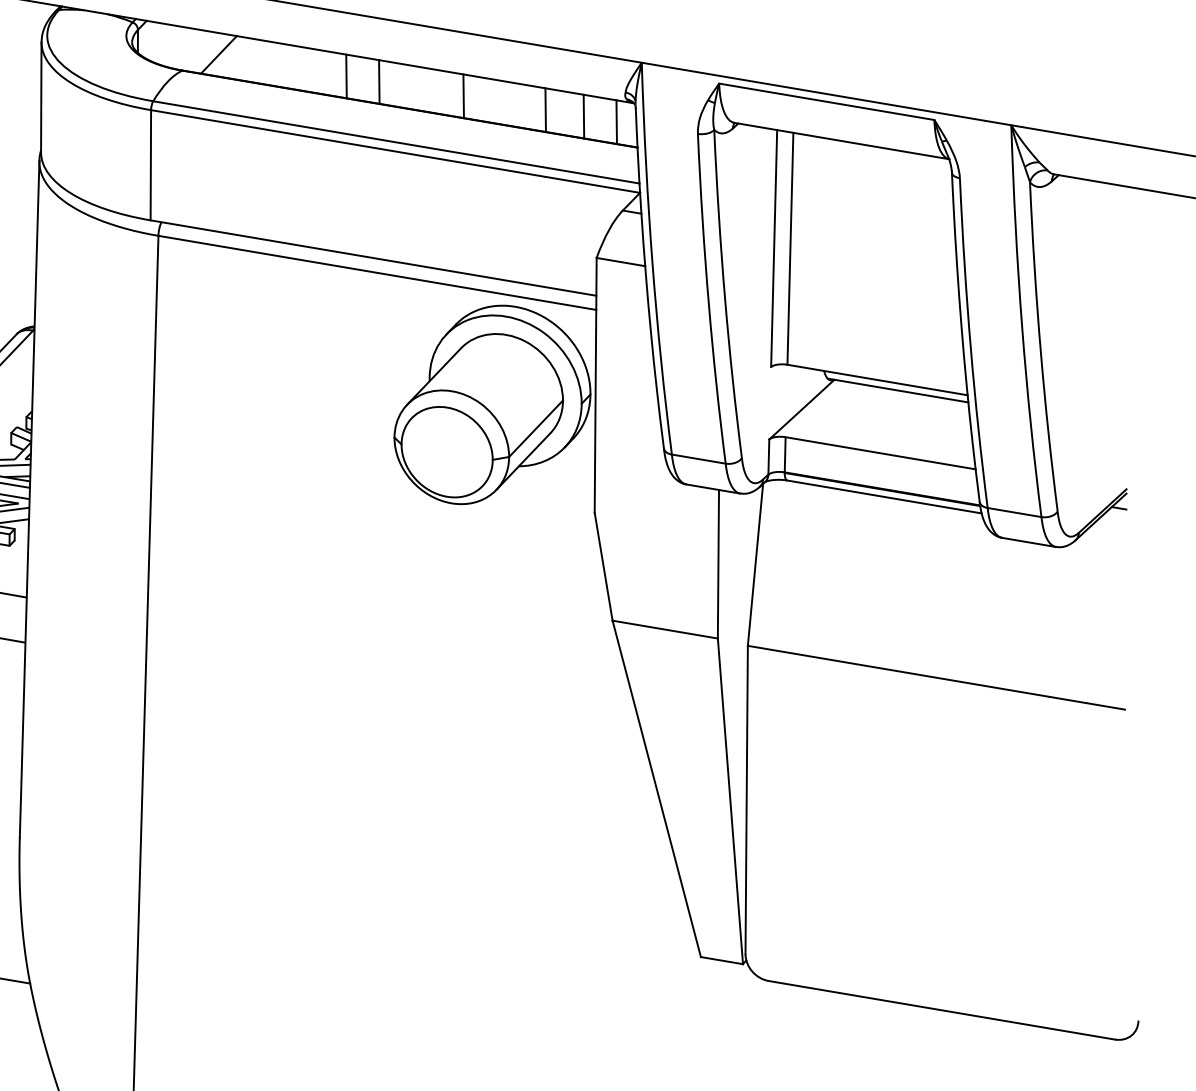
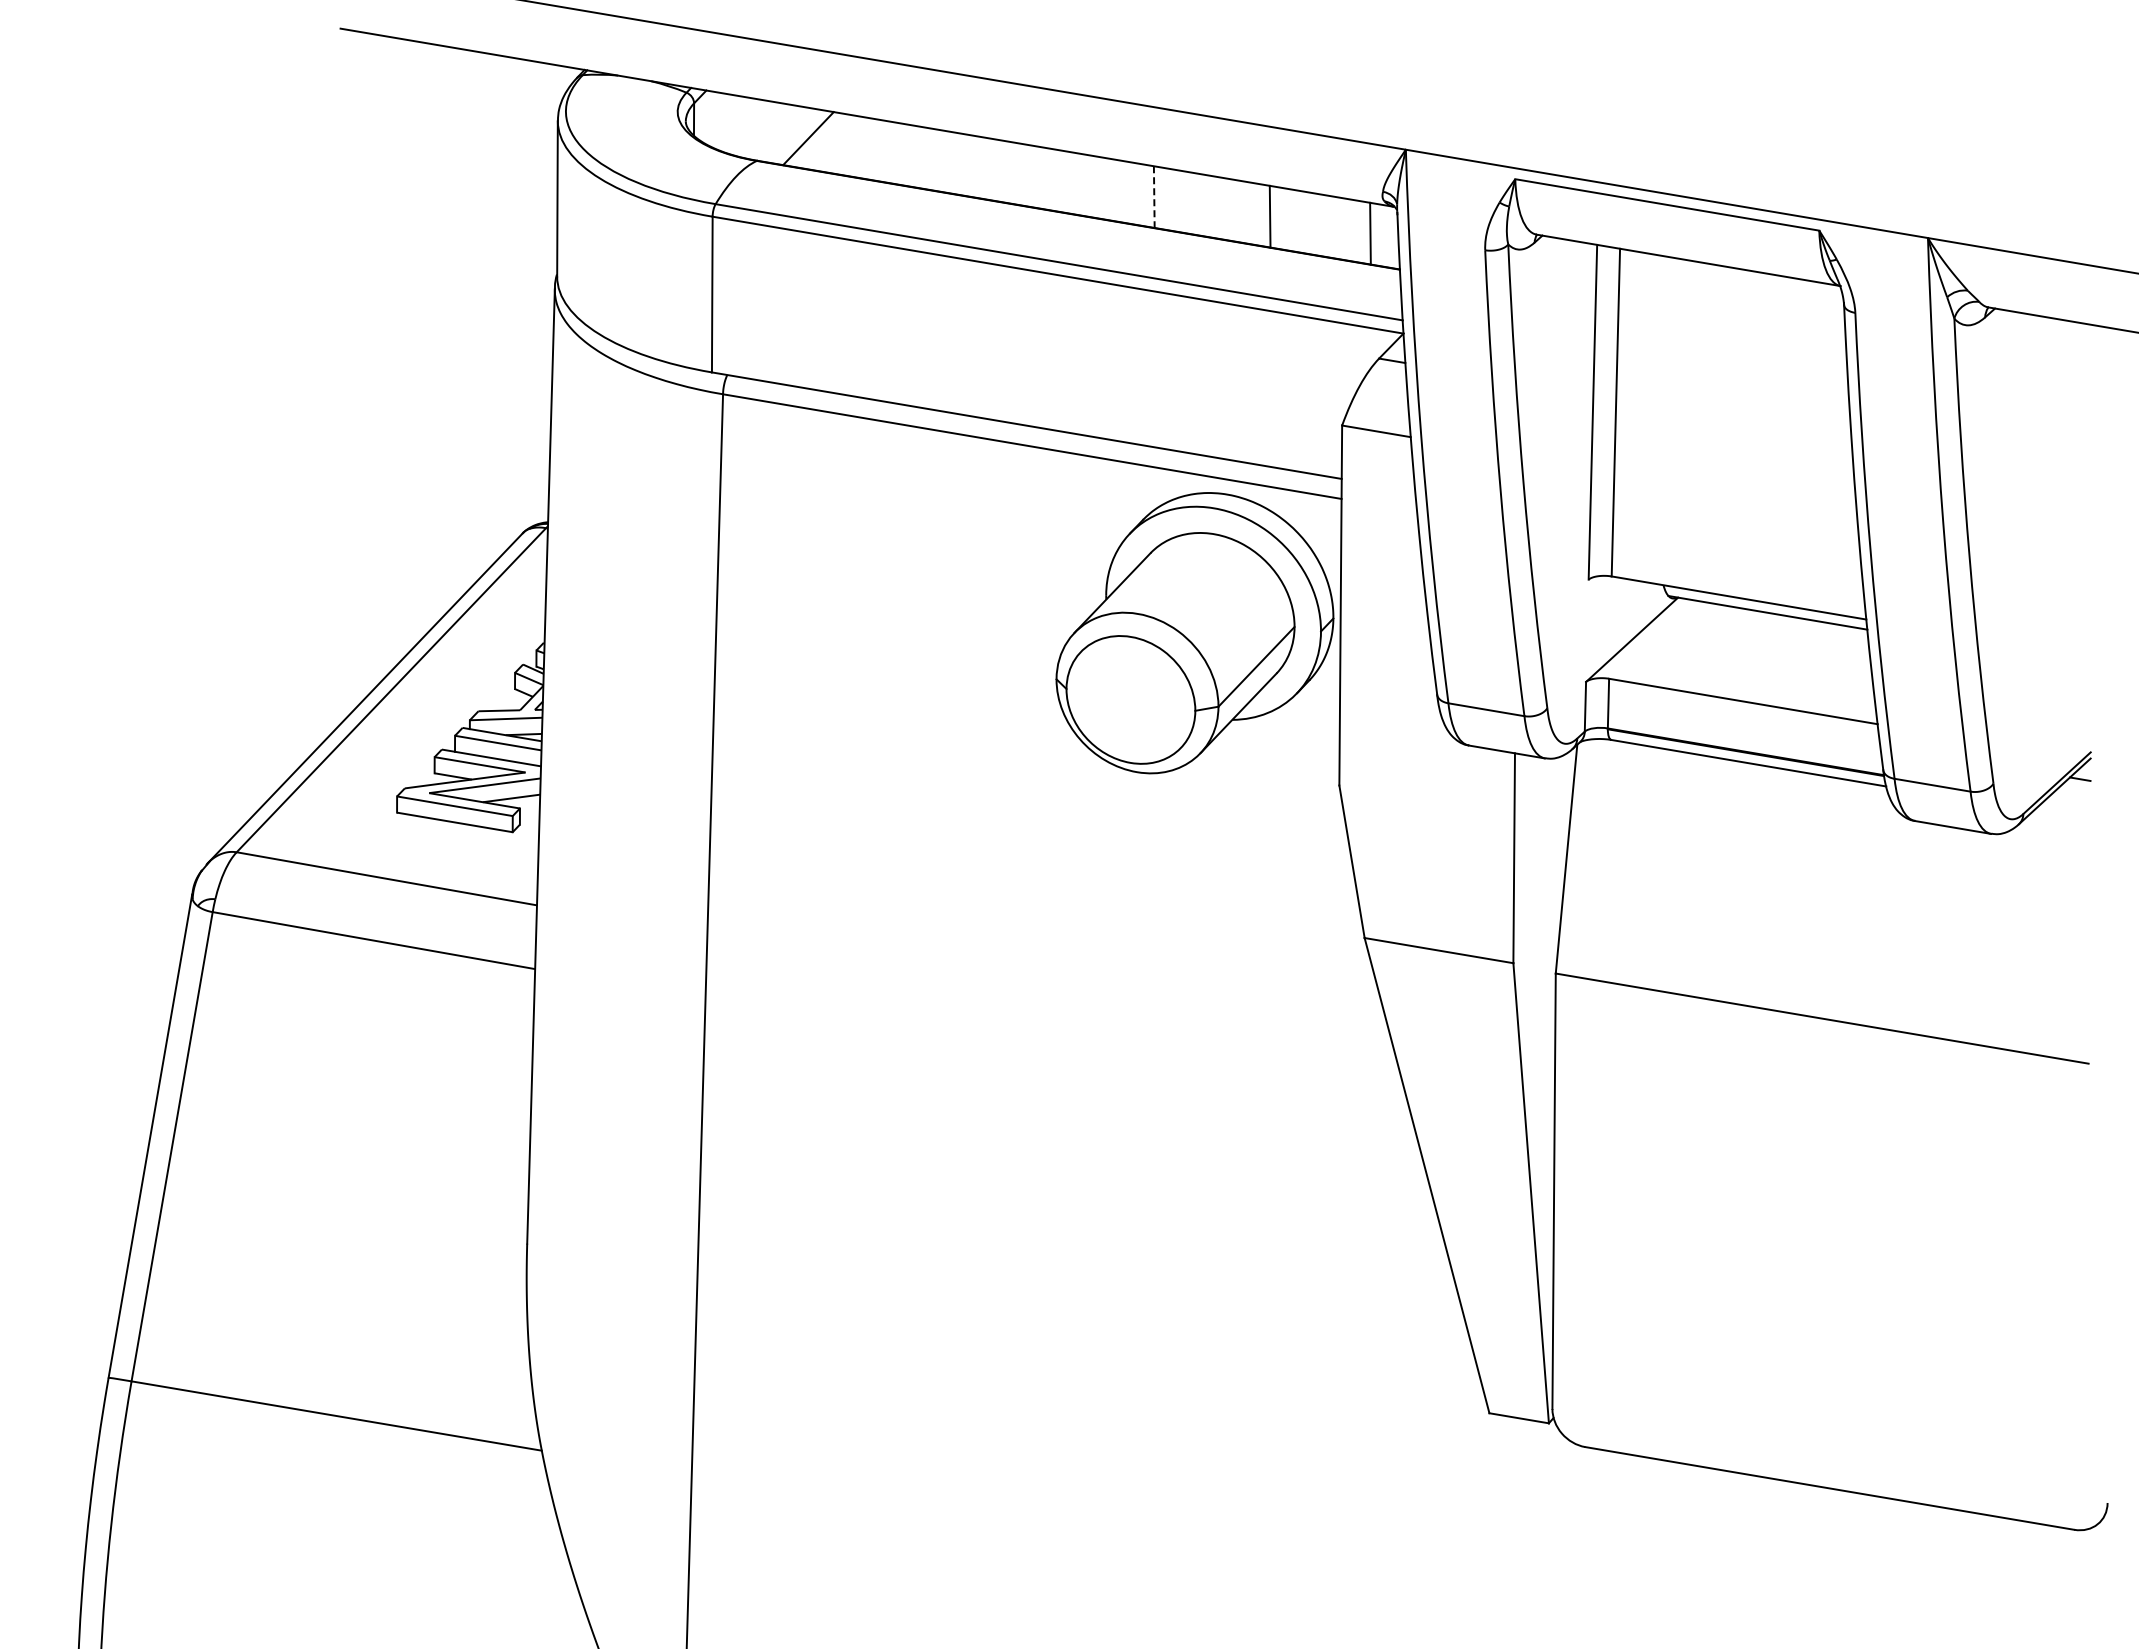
line: (346, 76) -> (988, 168), removed
line: (378, 81) -> (1034, 176), removed
line: (463, 96) -> (1154, 197), solid -> dashed
line: (583, 116) -> (1323, 225), removed

